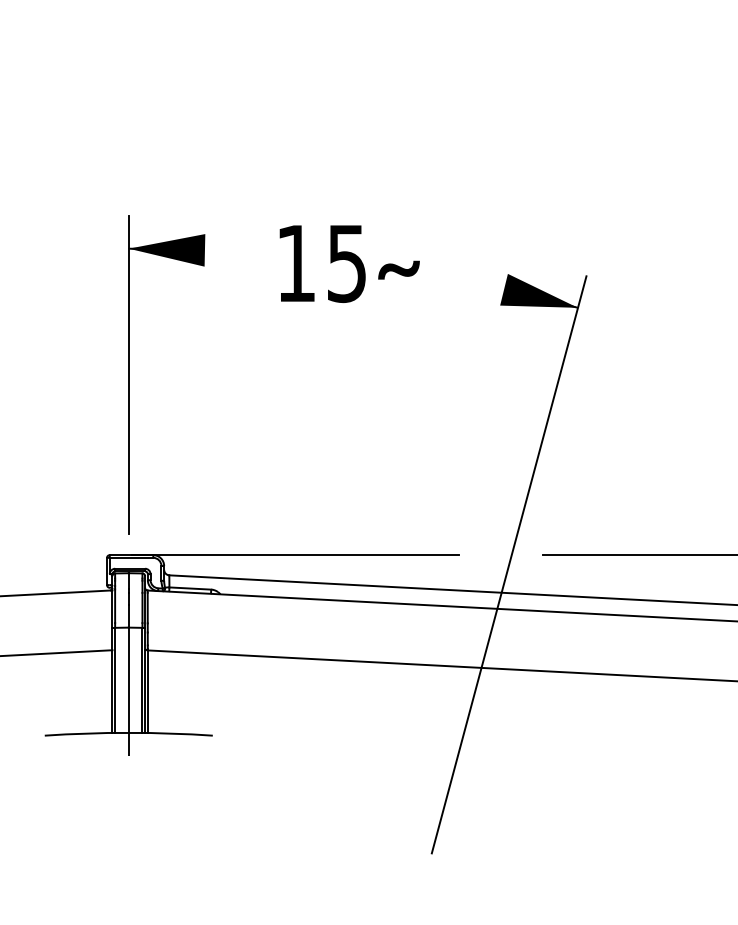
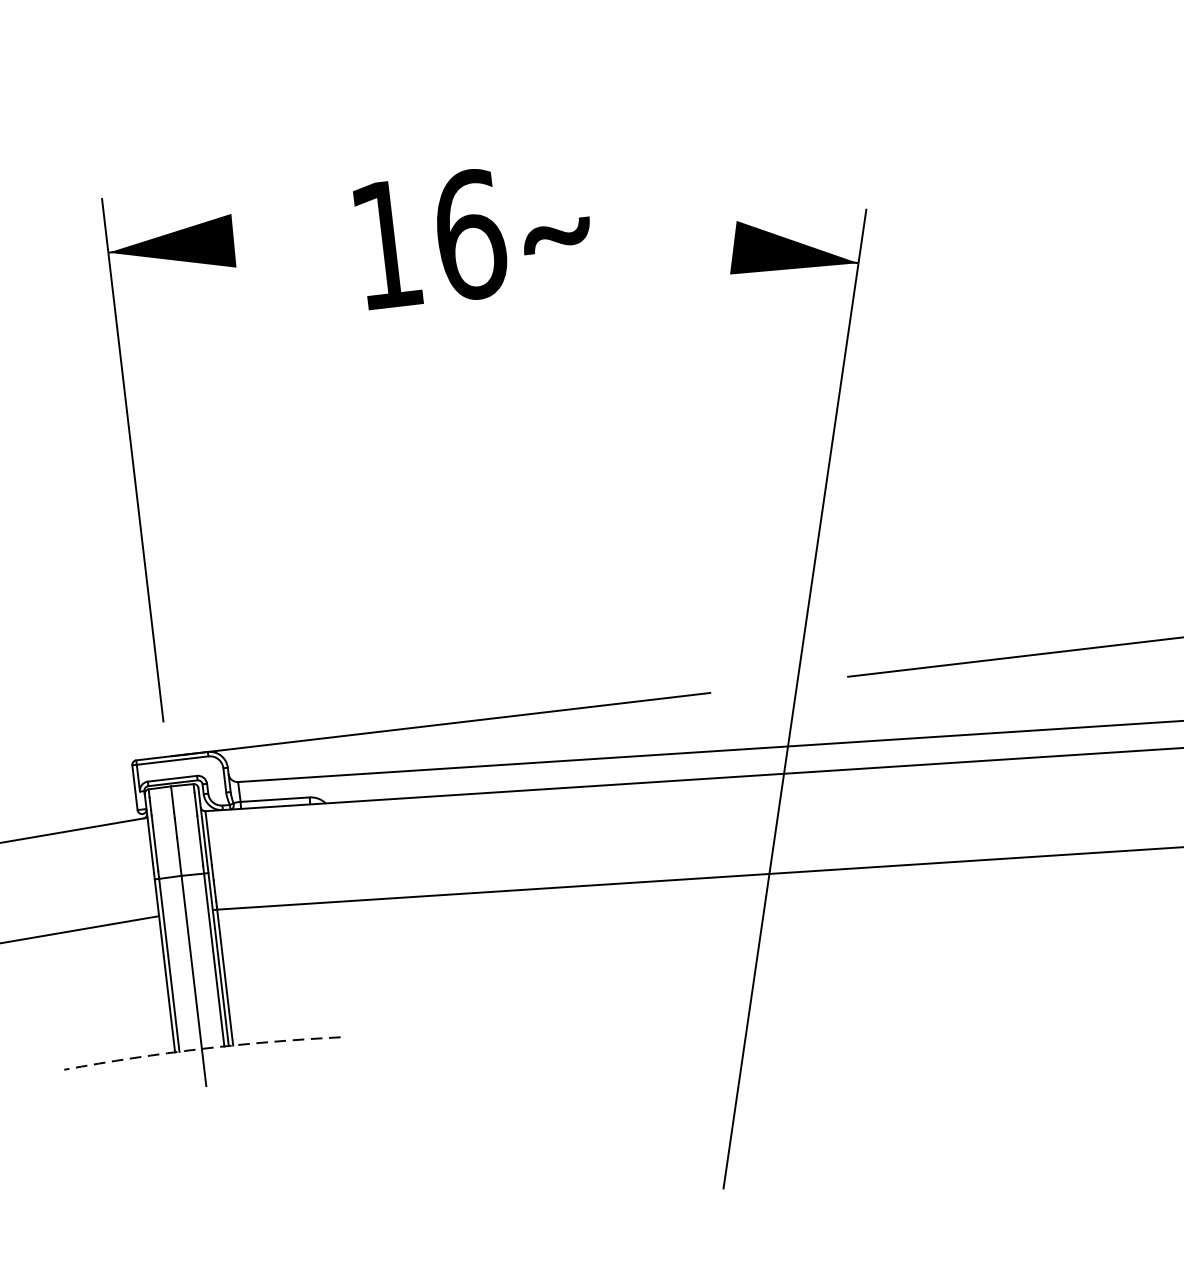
text: (347, 263) -> (470, 234), 15 -> 16
arc: (128, 732) -> (201, 1048), solid -> dashed

